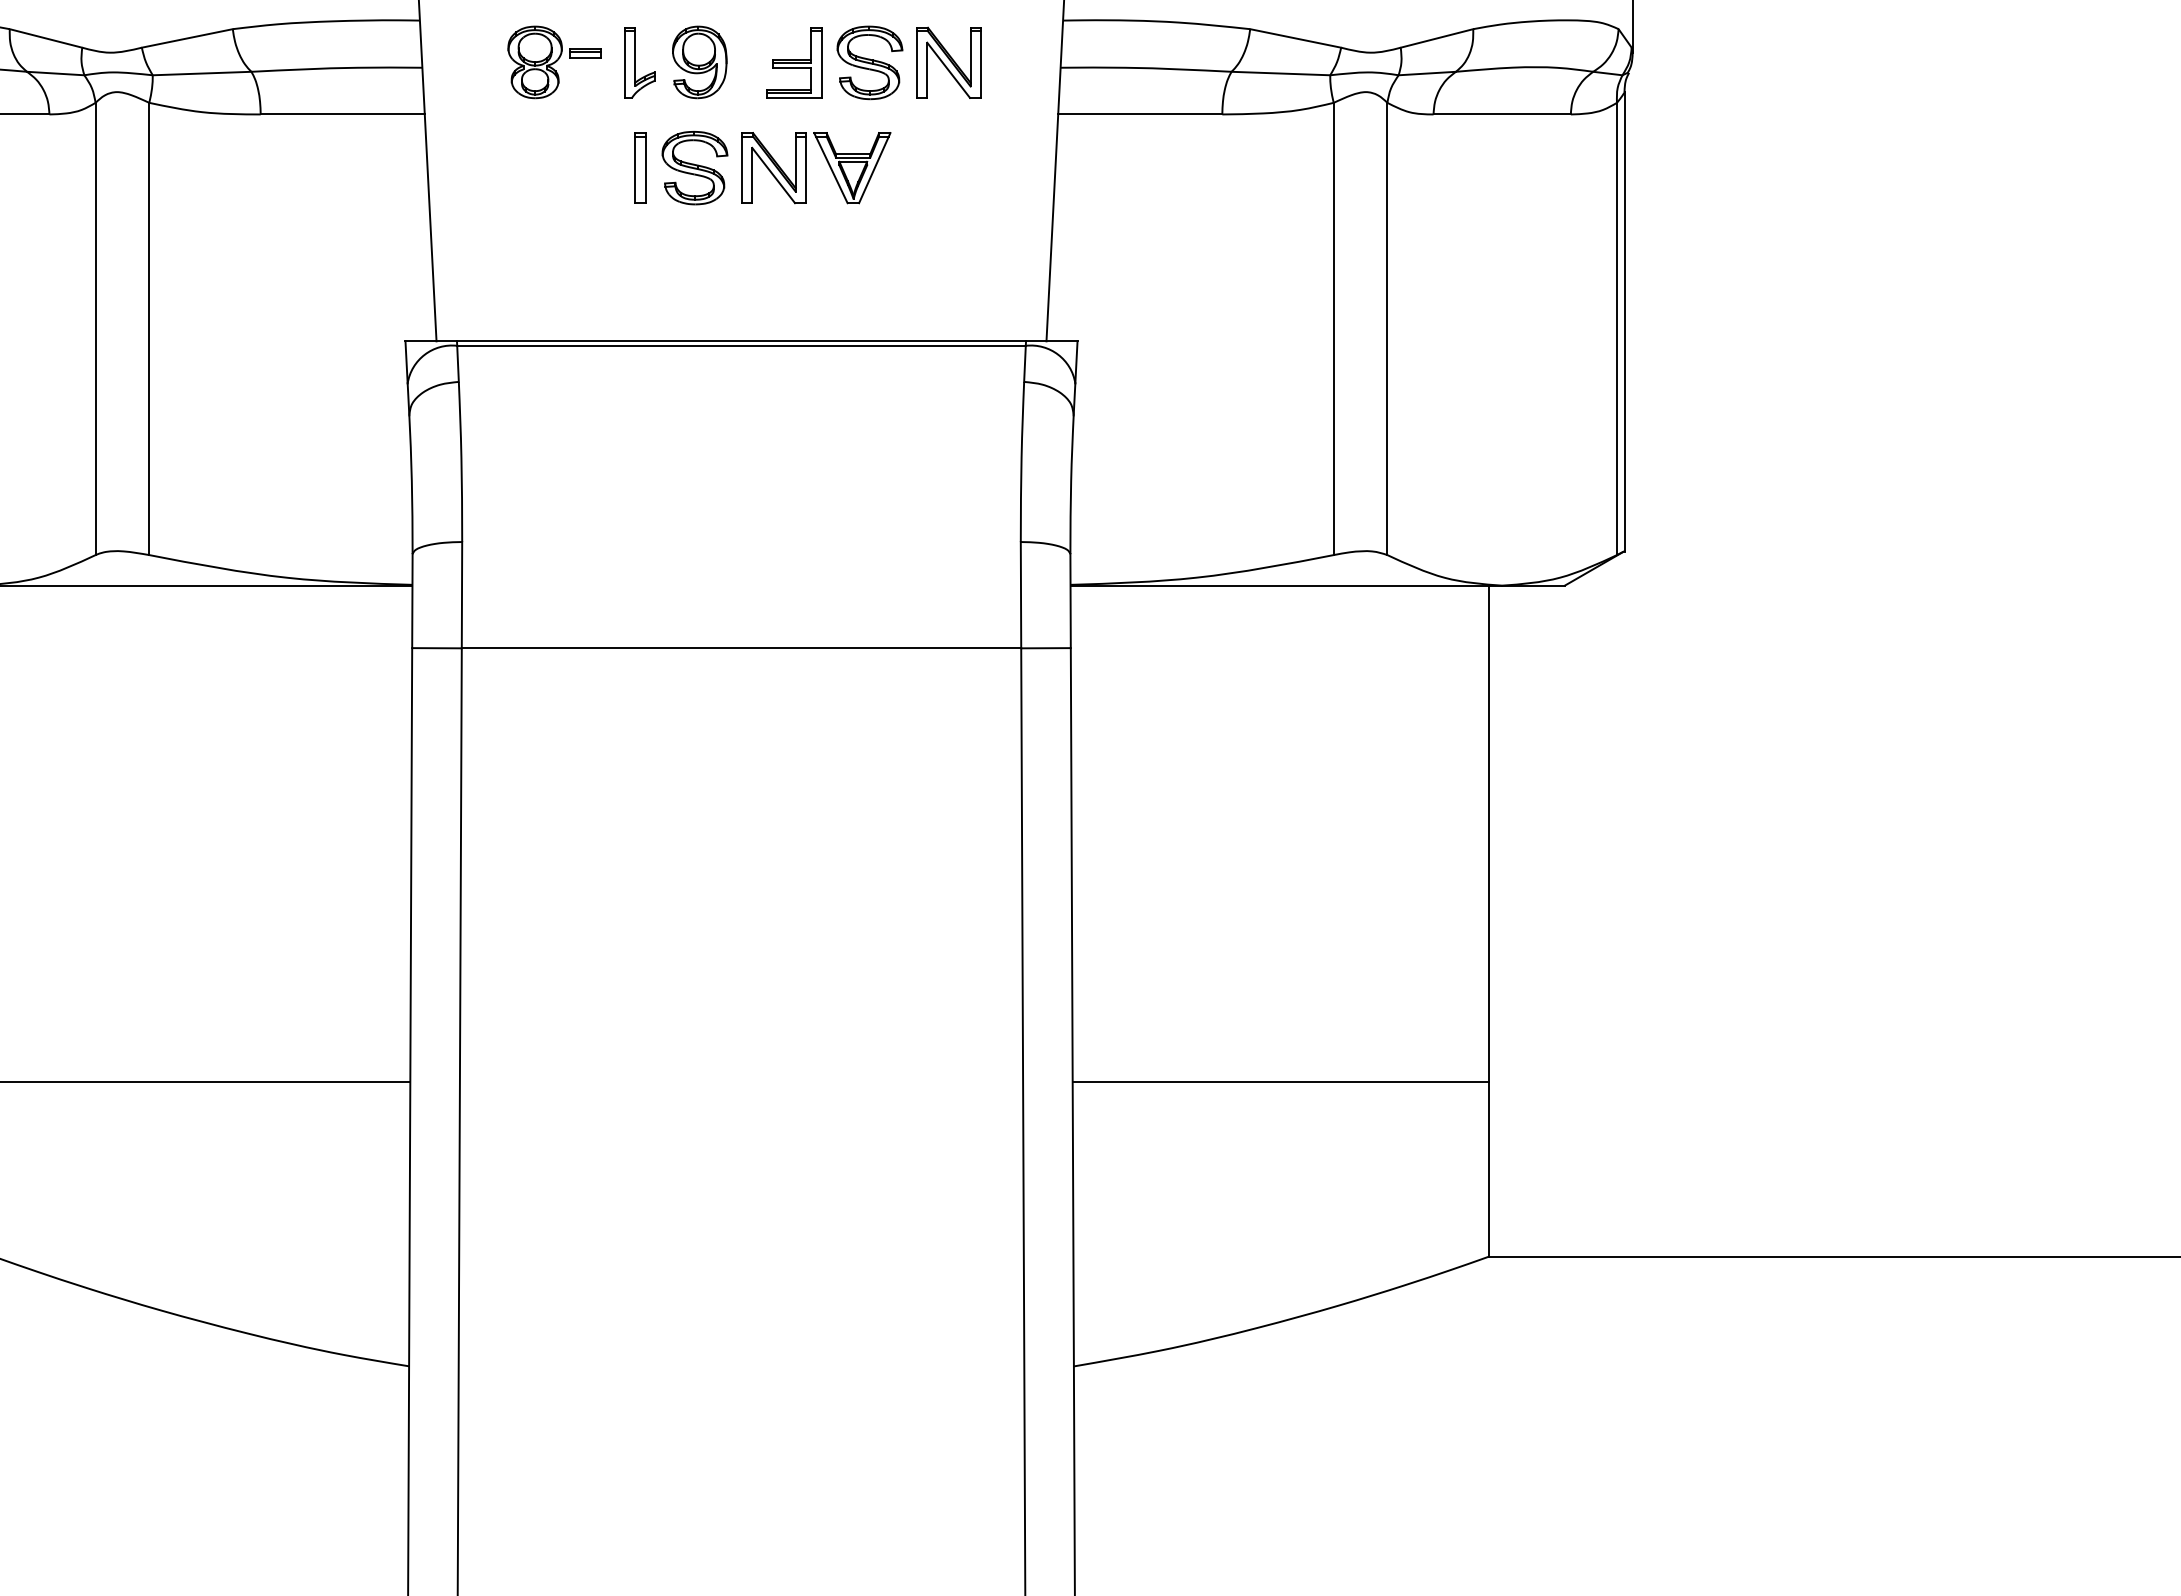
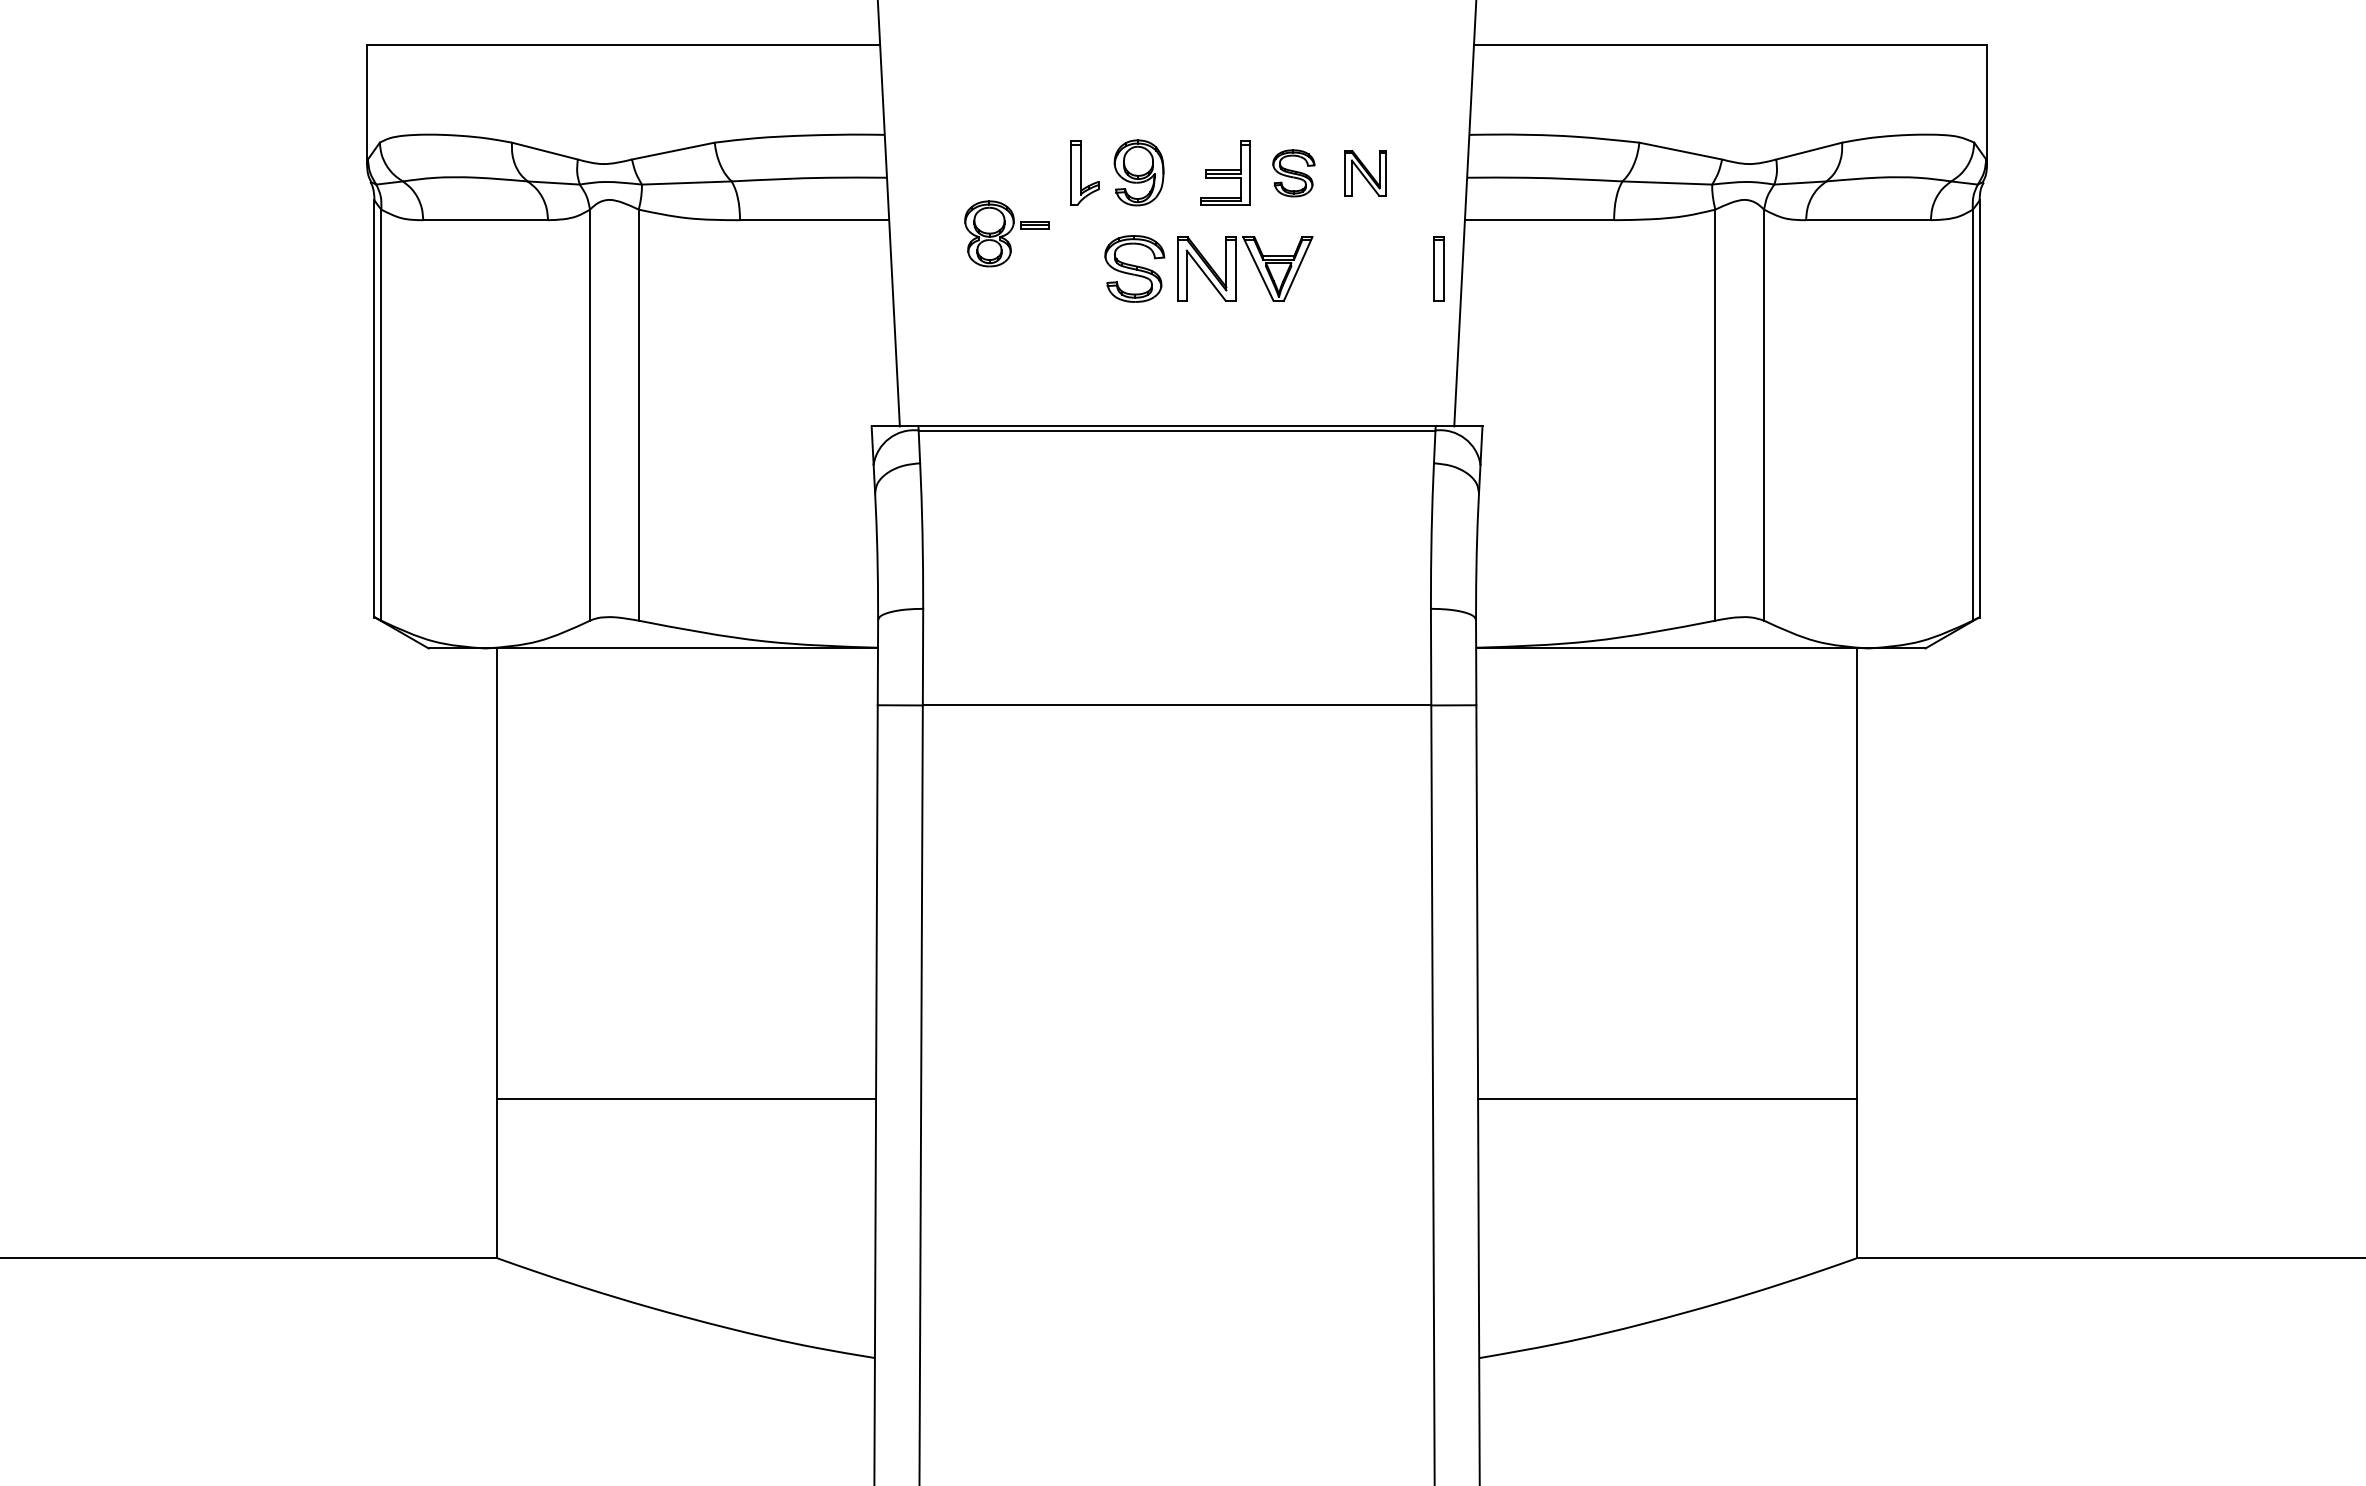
part: (553, 61) -> (1006, 233), moved
part: (869, 63) -> (1293, 173), size x0.7
part: (948, 63) -> (1365, 173), size x0.7
part: (639, 167) -> (1438, 268), moved

